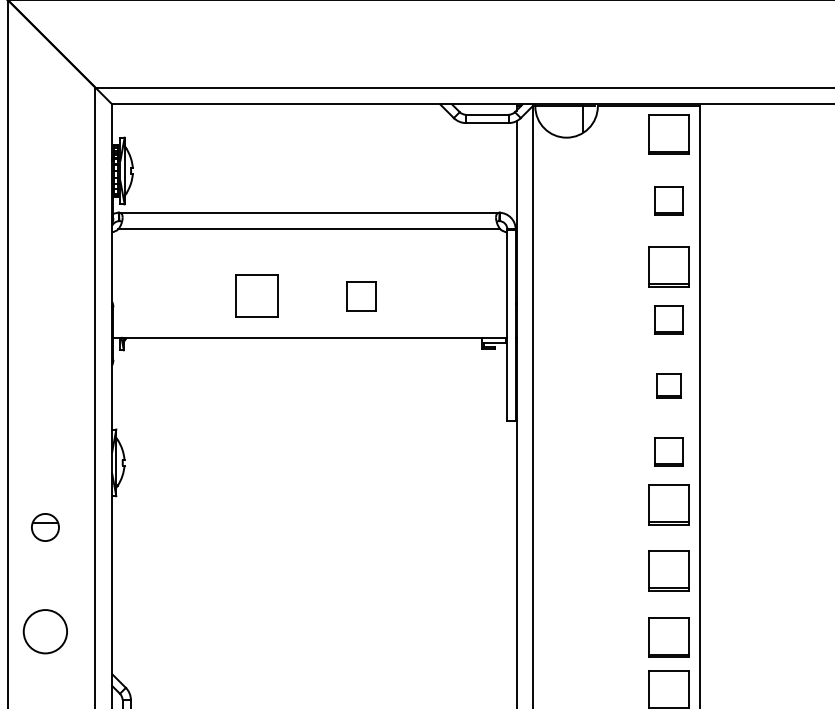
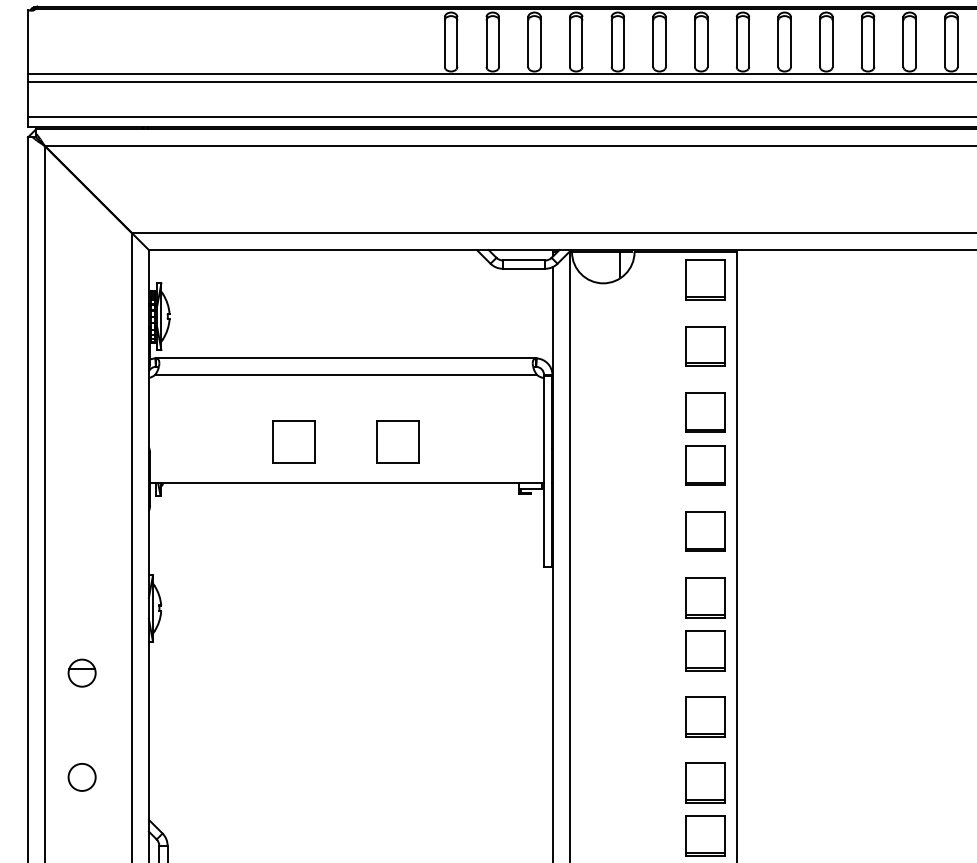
part: (668, 200) -> (705, 346), size x1.43
part: (360, 295) -> (397, 441), size x1.43
part: (668, 319) -> (705, 465), size x1.43
part: (668, 385) -> (705, 531), size x1.67
part: (668, 451) -> (705, 597), size x1.43
circle: (44, 630) -> (81, 776), size x0.62

